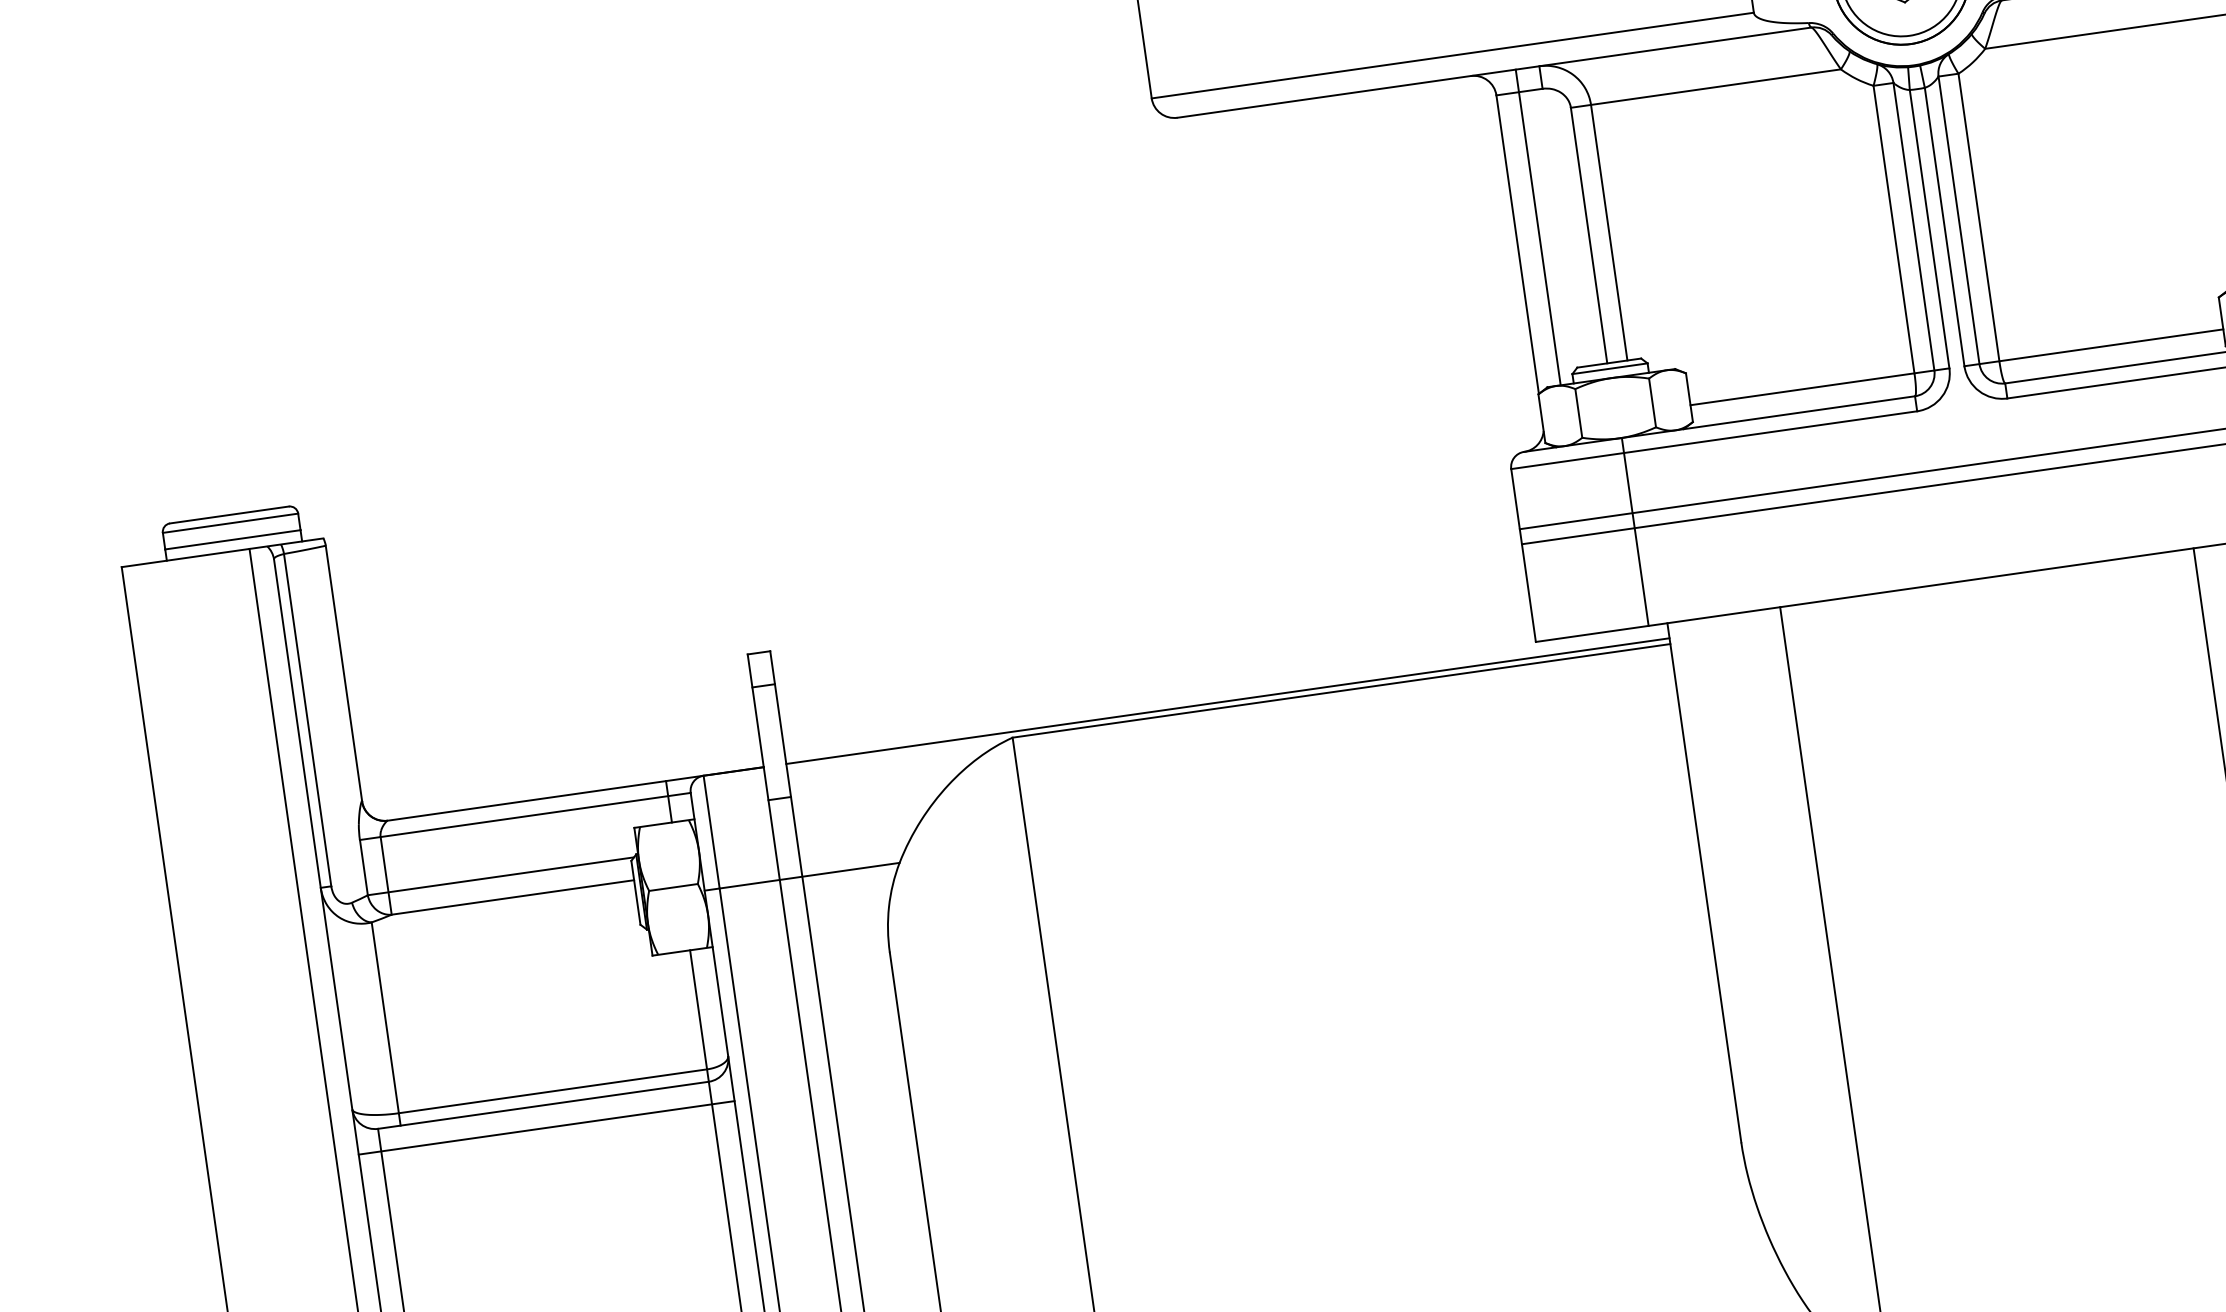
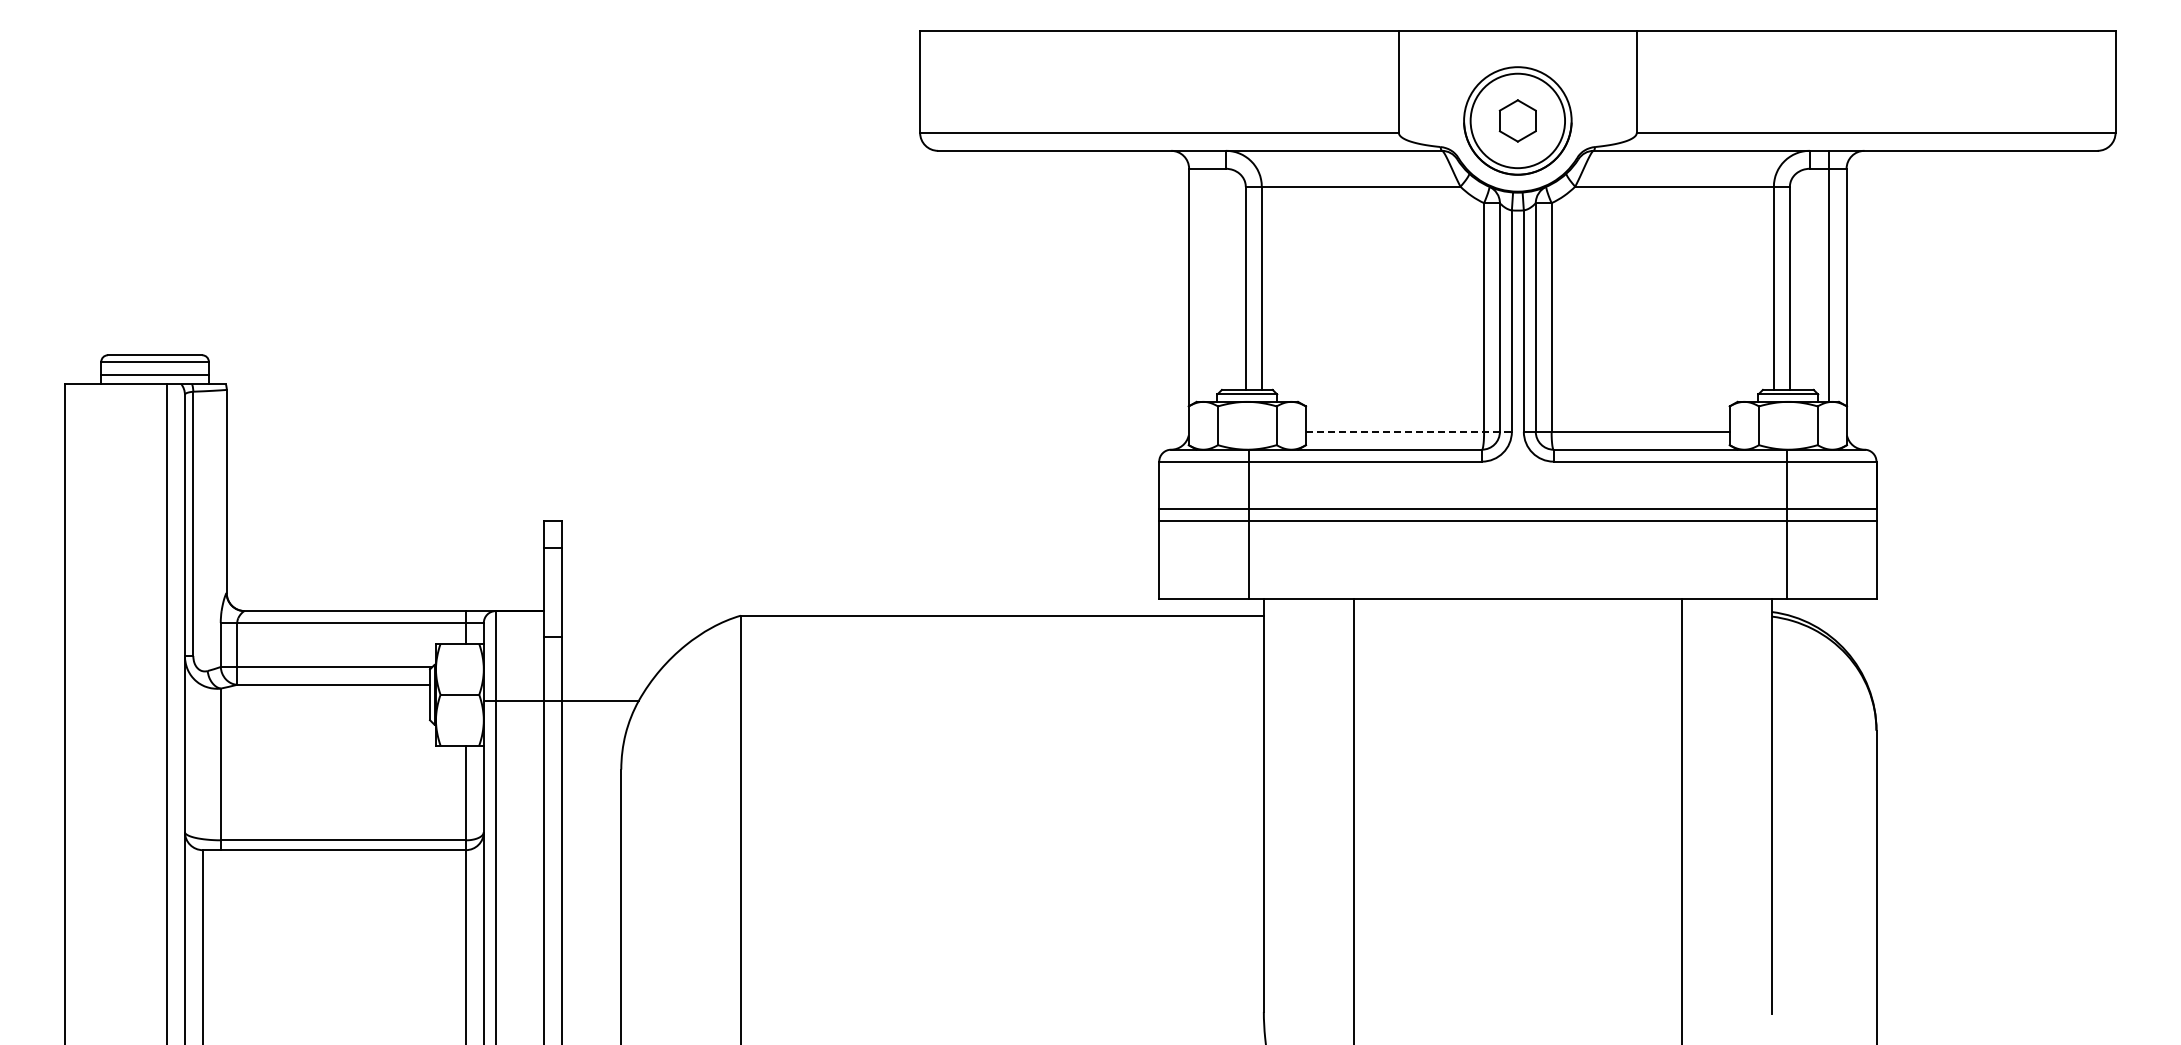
line: (1538, 226) -> (1207, 275), removed
line: (1819, 386) -> (1408, 431), solid -> dashed
line: (1227, 701) -> (912, 611), removed
line: (545, 1128) -> (333, 868), removed

